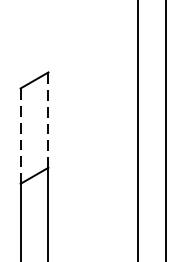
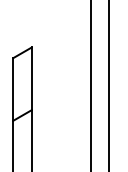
line: (48, 119) -> (31, 78), dashed -> solid
line: (20, 134) -> (13, 88), dashed -> solid

